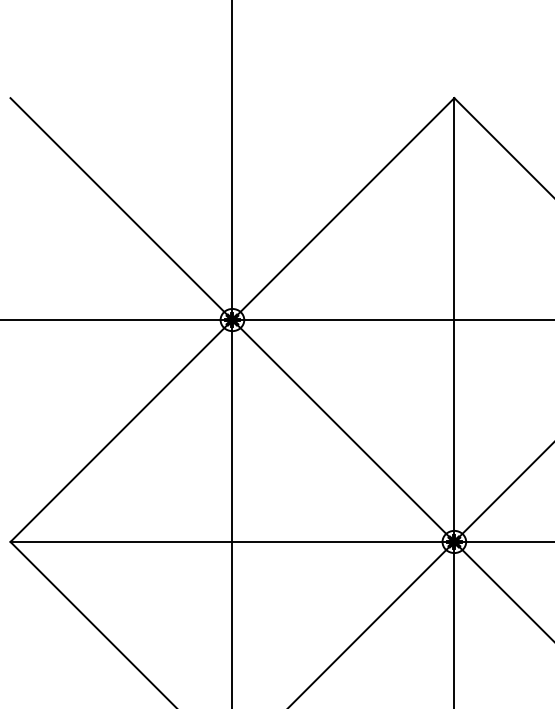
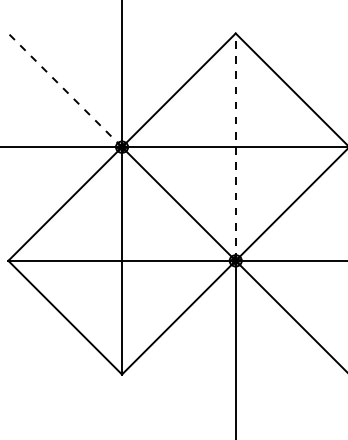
line: (120, 207) -> (64, 89), solid -> dashed
line: (453, 320) -> (235, 147), solid -> dashed

